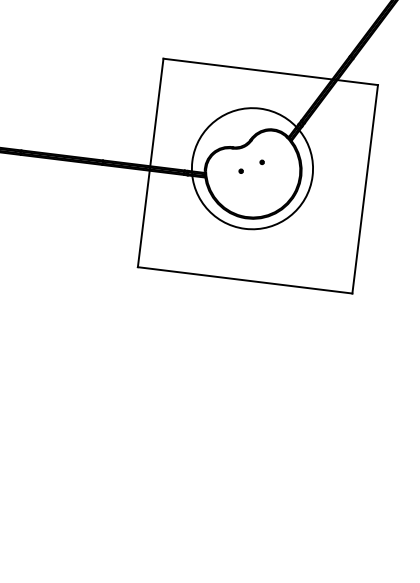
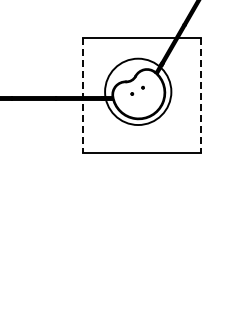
line: (150, 164) -> (82, 96), solid -> dashed
line: (364, 190) -> (200, 96), solid -> dashed

